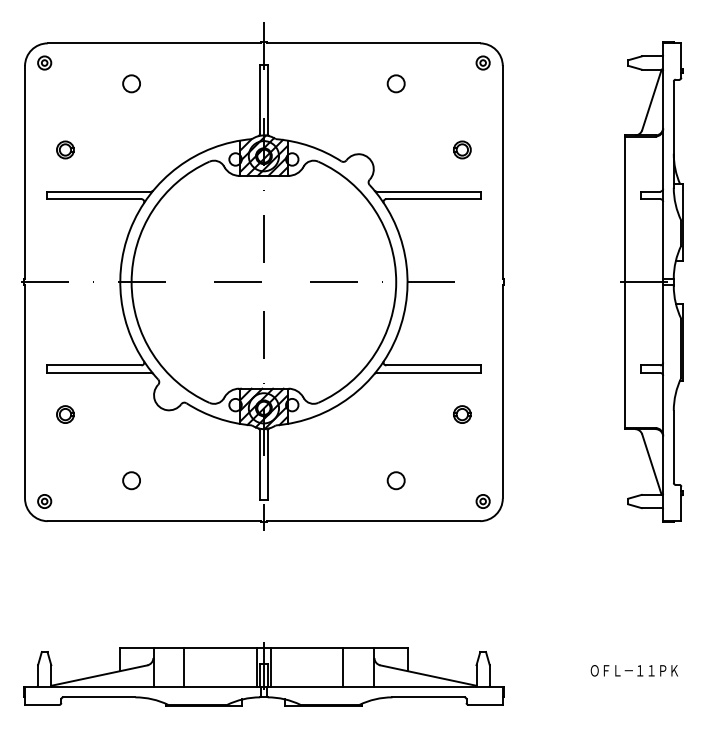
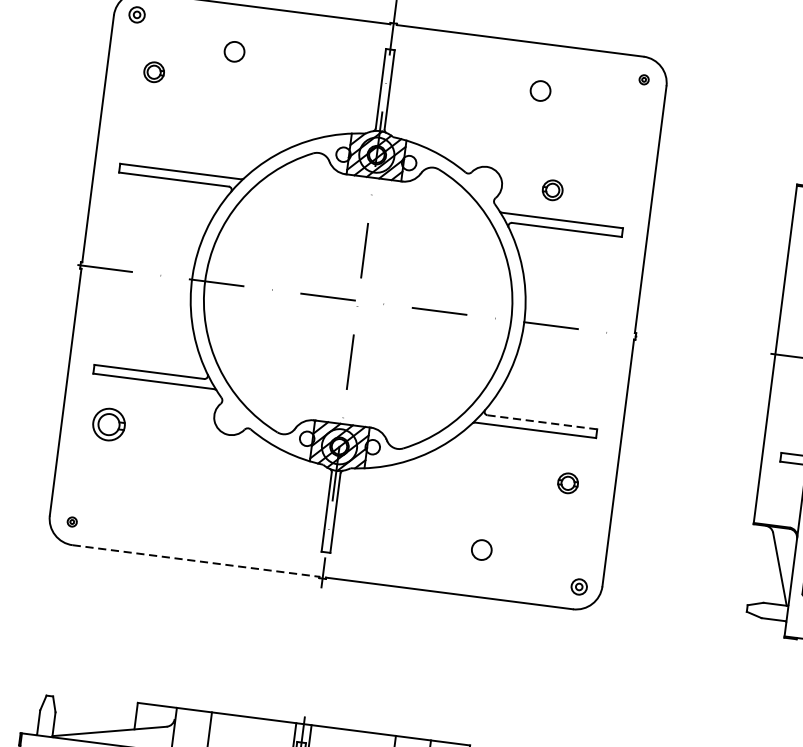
part: (482, 62) -> (643, 79), size x0.6
part: (65, 149) -> (154, 71), moved
part: (462, 149) -> (552, 189), moved
line: (434, 365) -> (543, 422), solid -> dashed
part: (65, 414) -> (109, 424), size x1.6
circle: (131, 480) -> (175, 510), removed
part: (44, 501) -> (71, 521), size x0.6
line: (154, 521) -> (196, 561), solid -> dashed

